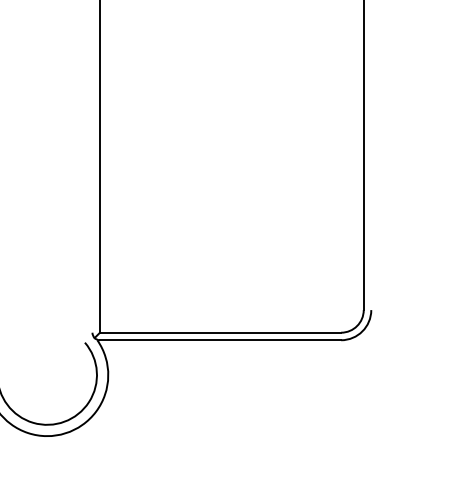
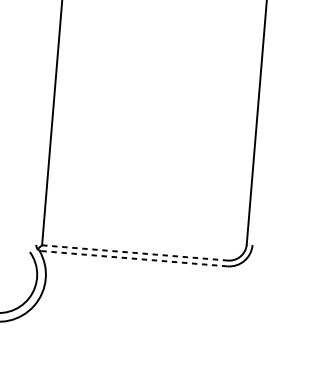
line: (220, 332) -> (134, 252), solid -> dashed
line: (220, 340) -> (134, 258), solid -> dashed

